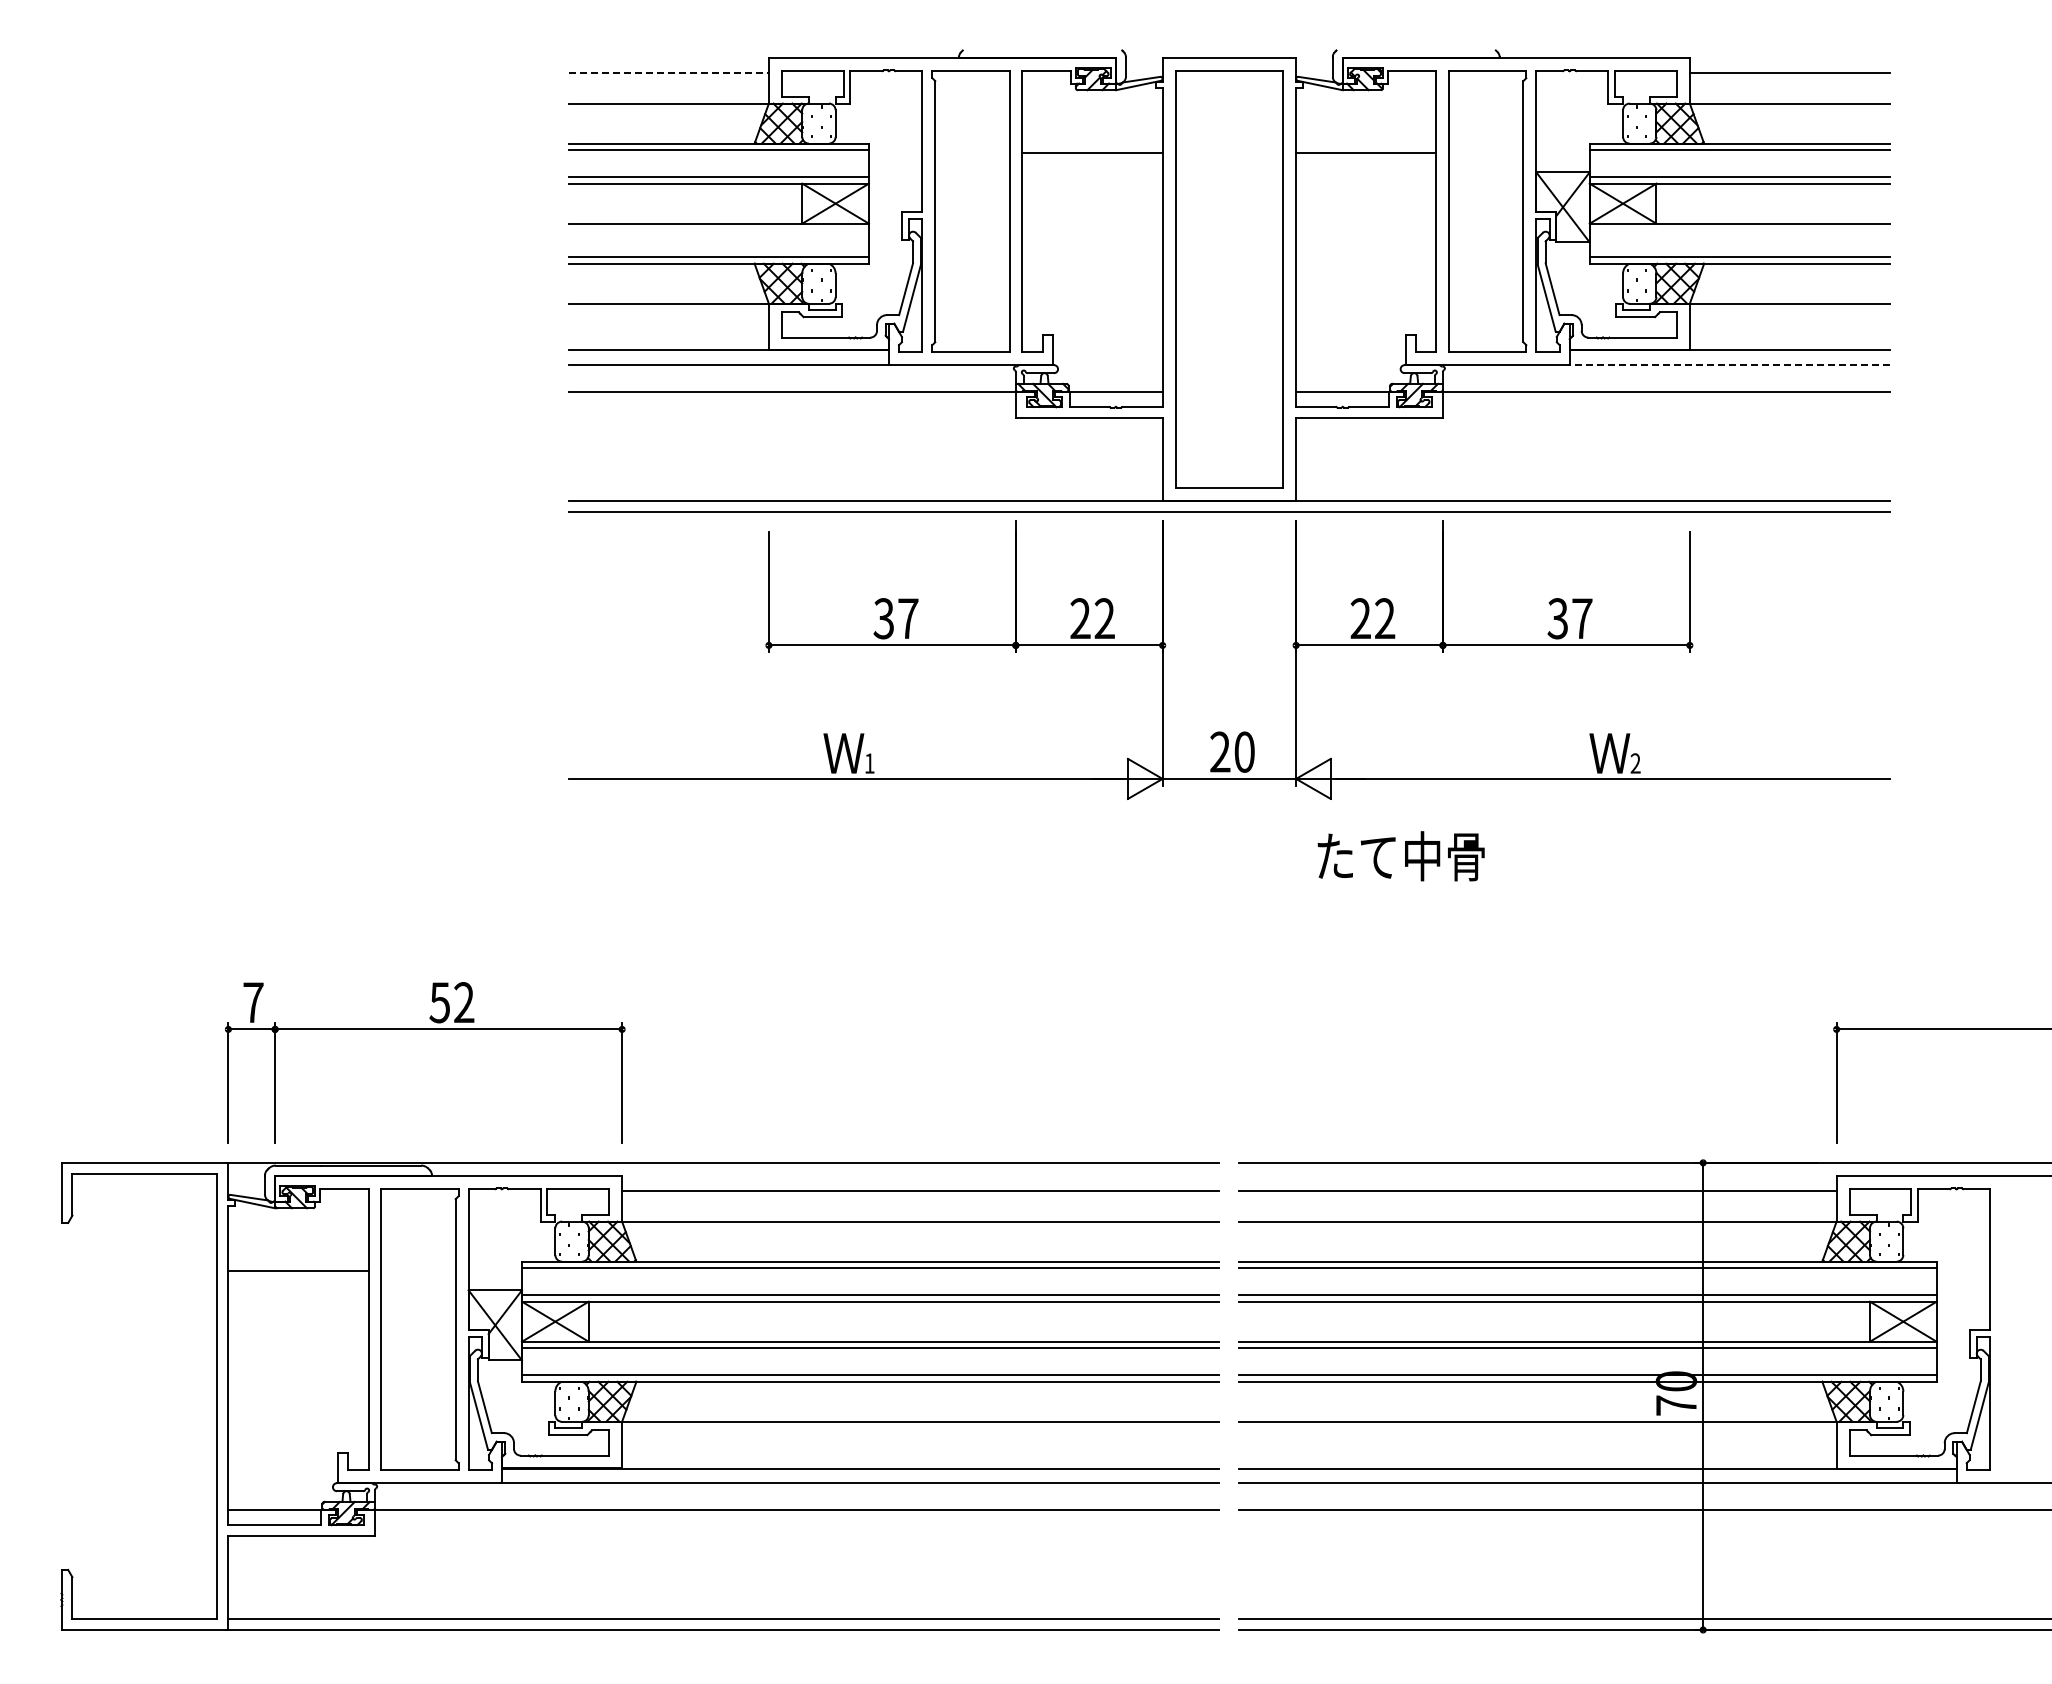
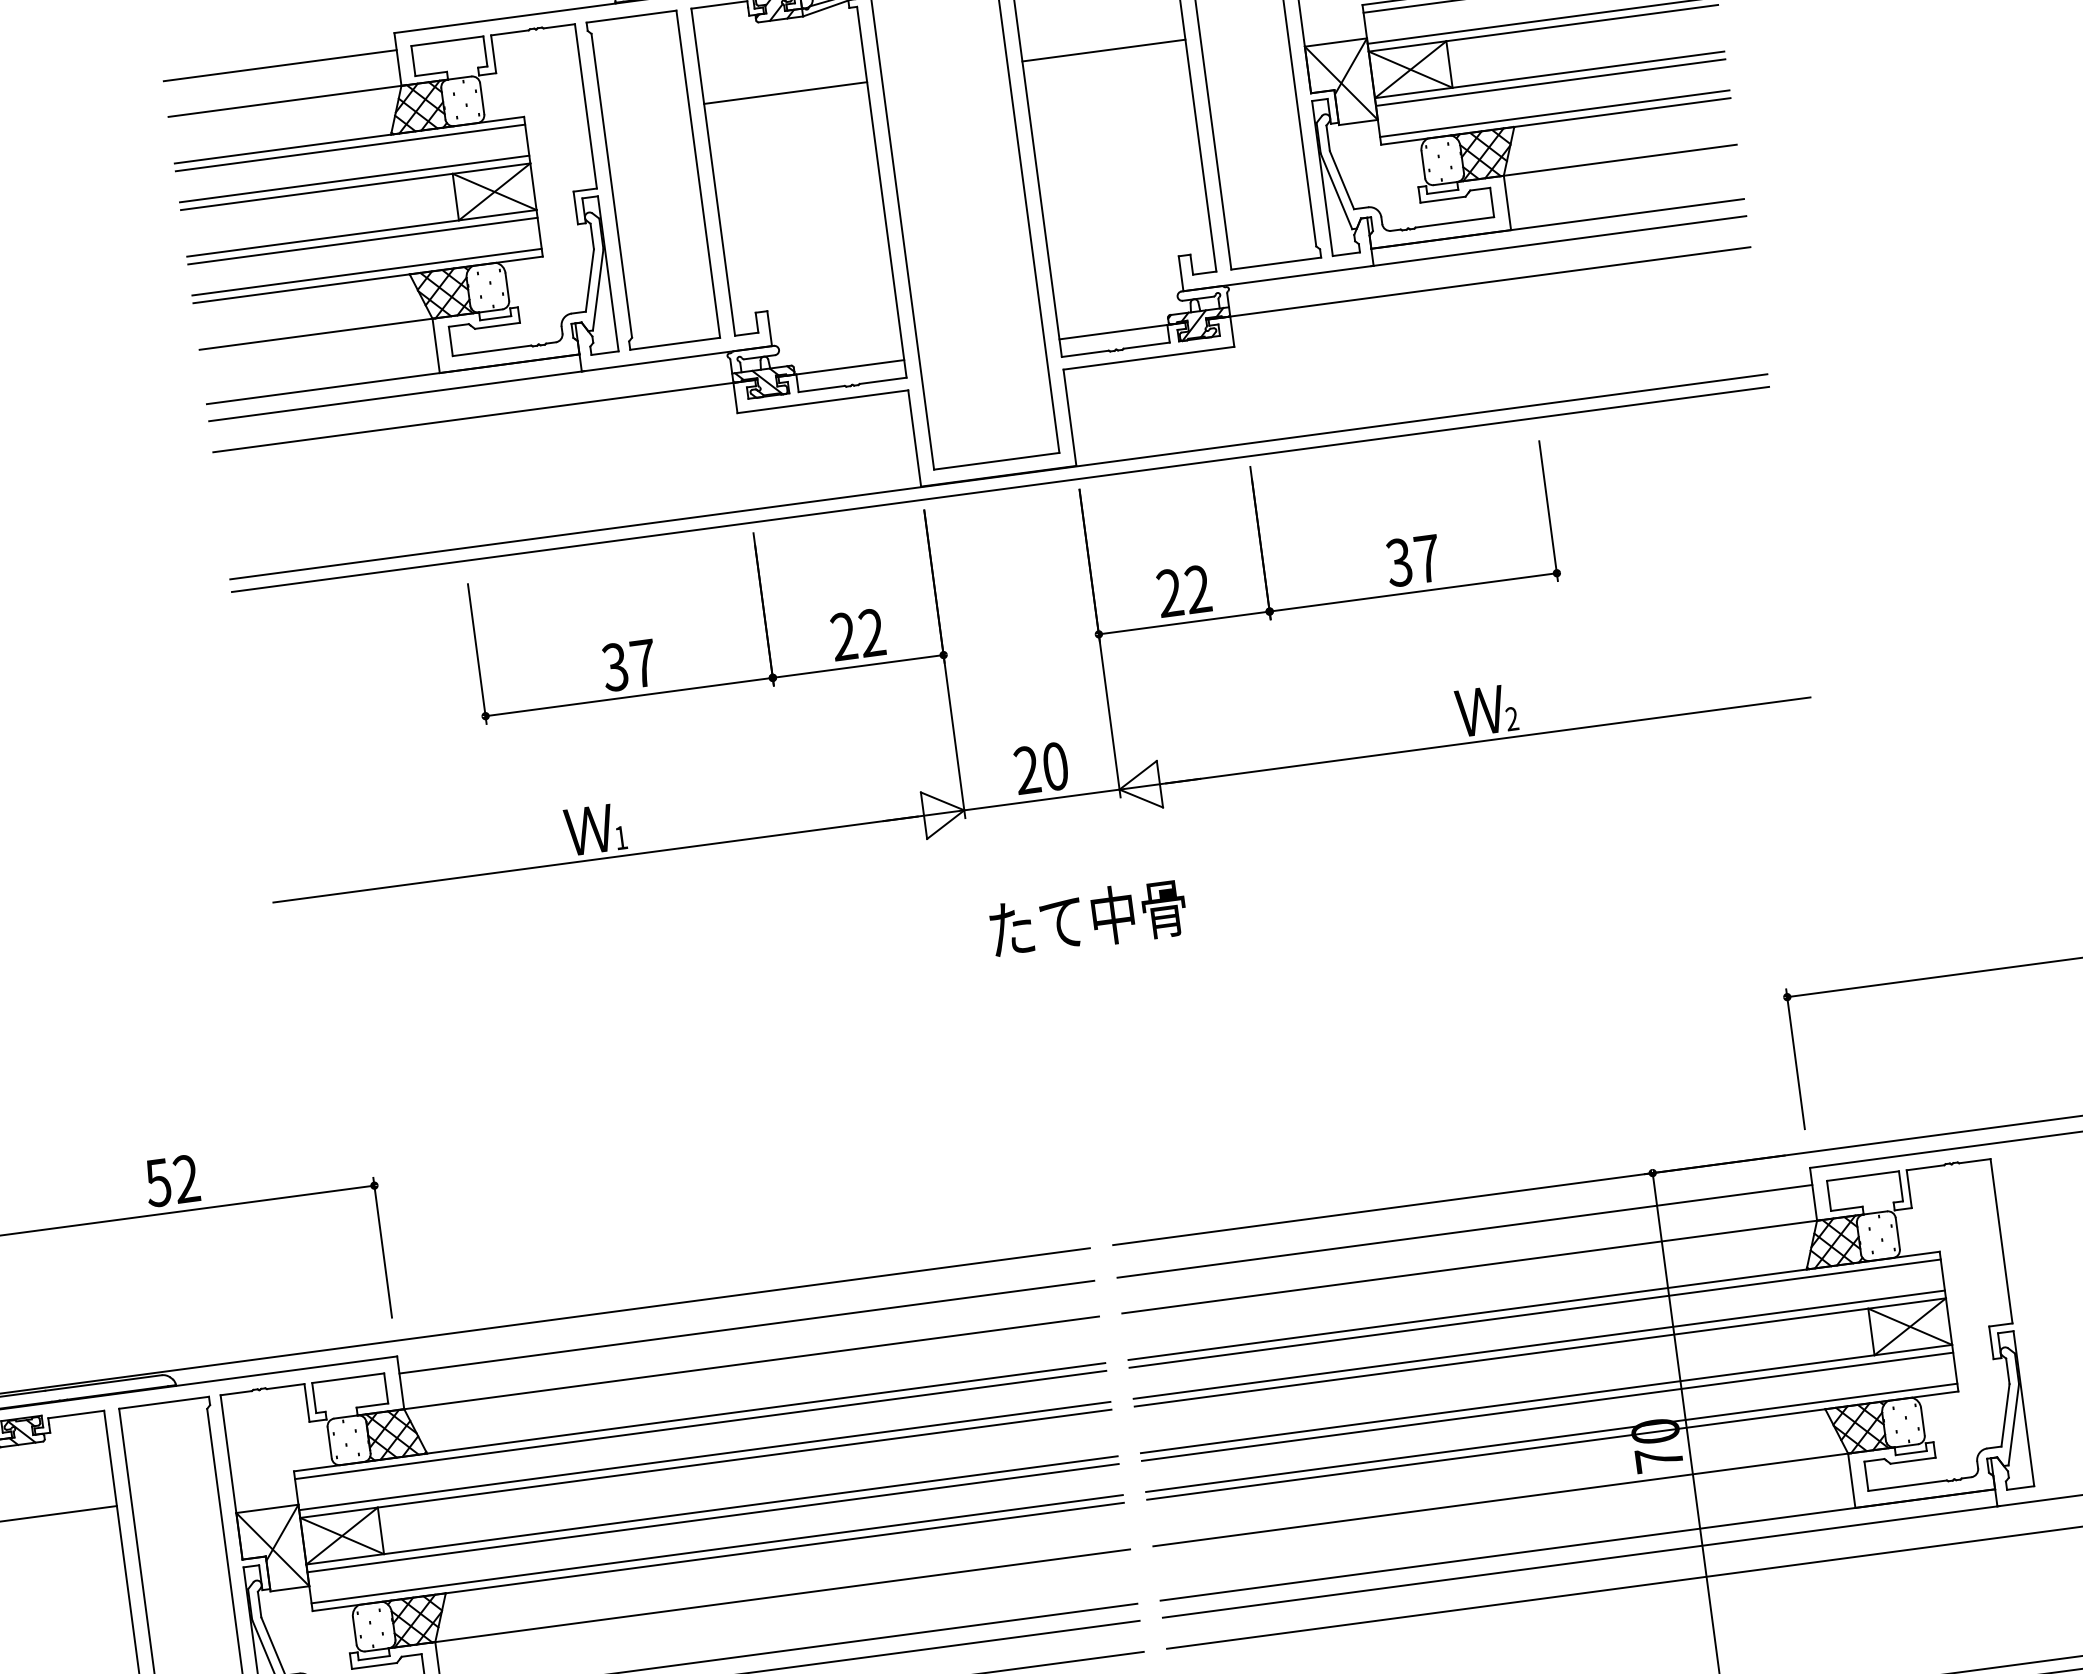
line: (669, 72) -> (281, 65), dashed -> solid
line: (718, 230) -> (362, 241), added
line: (1739, 230) -> (1550, 82), added
line: (1728, 365) -> (1558, 241), dashed -> solid
text: (1400, 856) -> (1087, 918), moved

